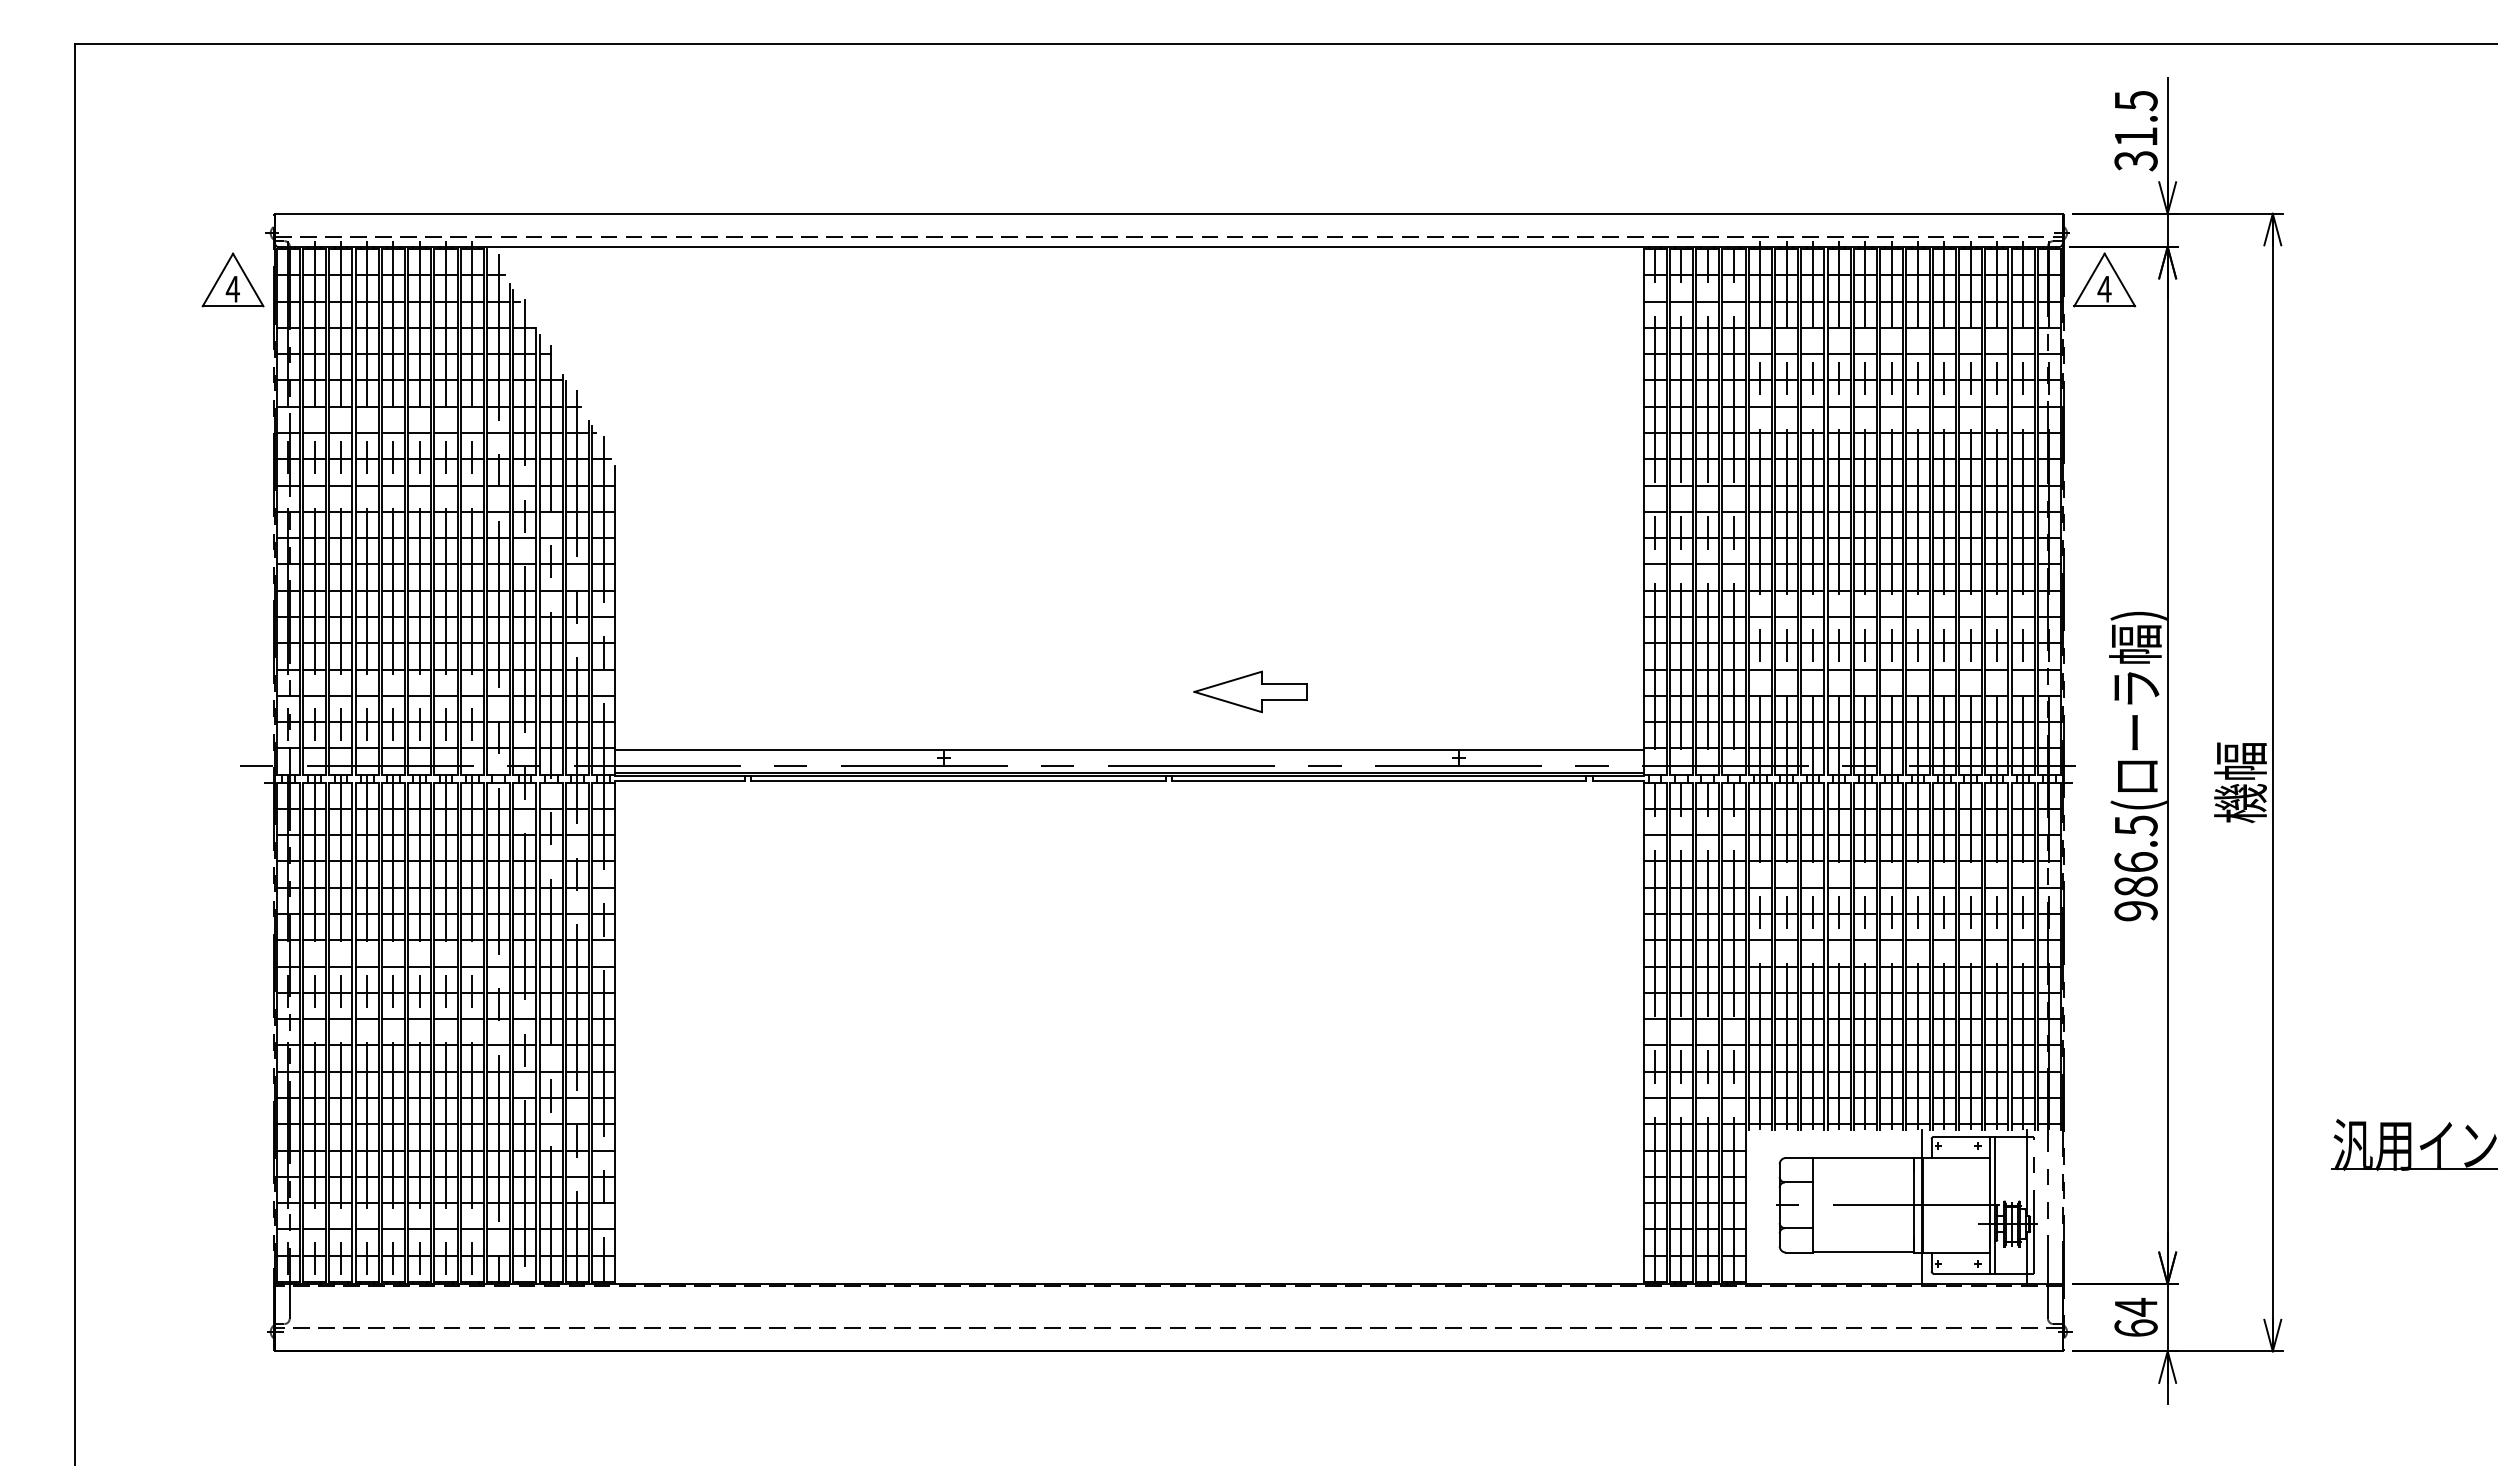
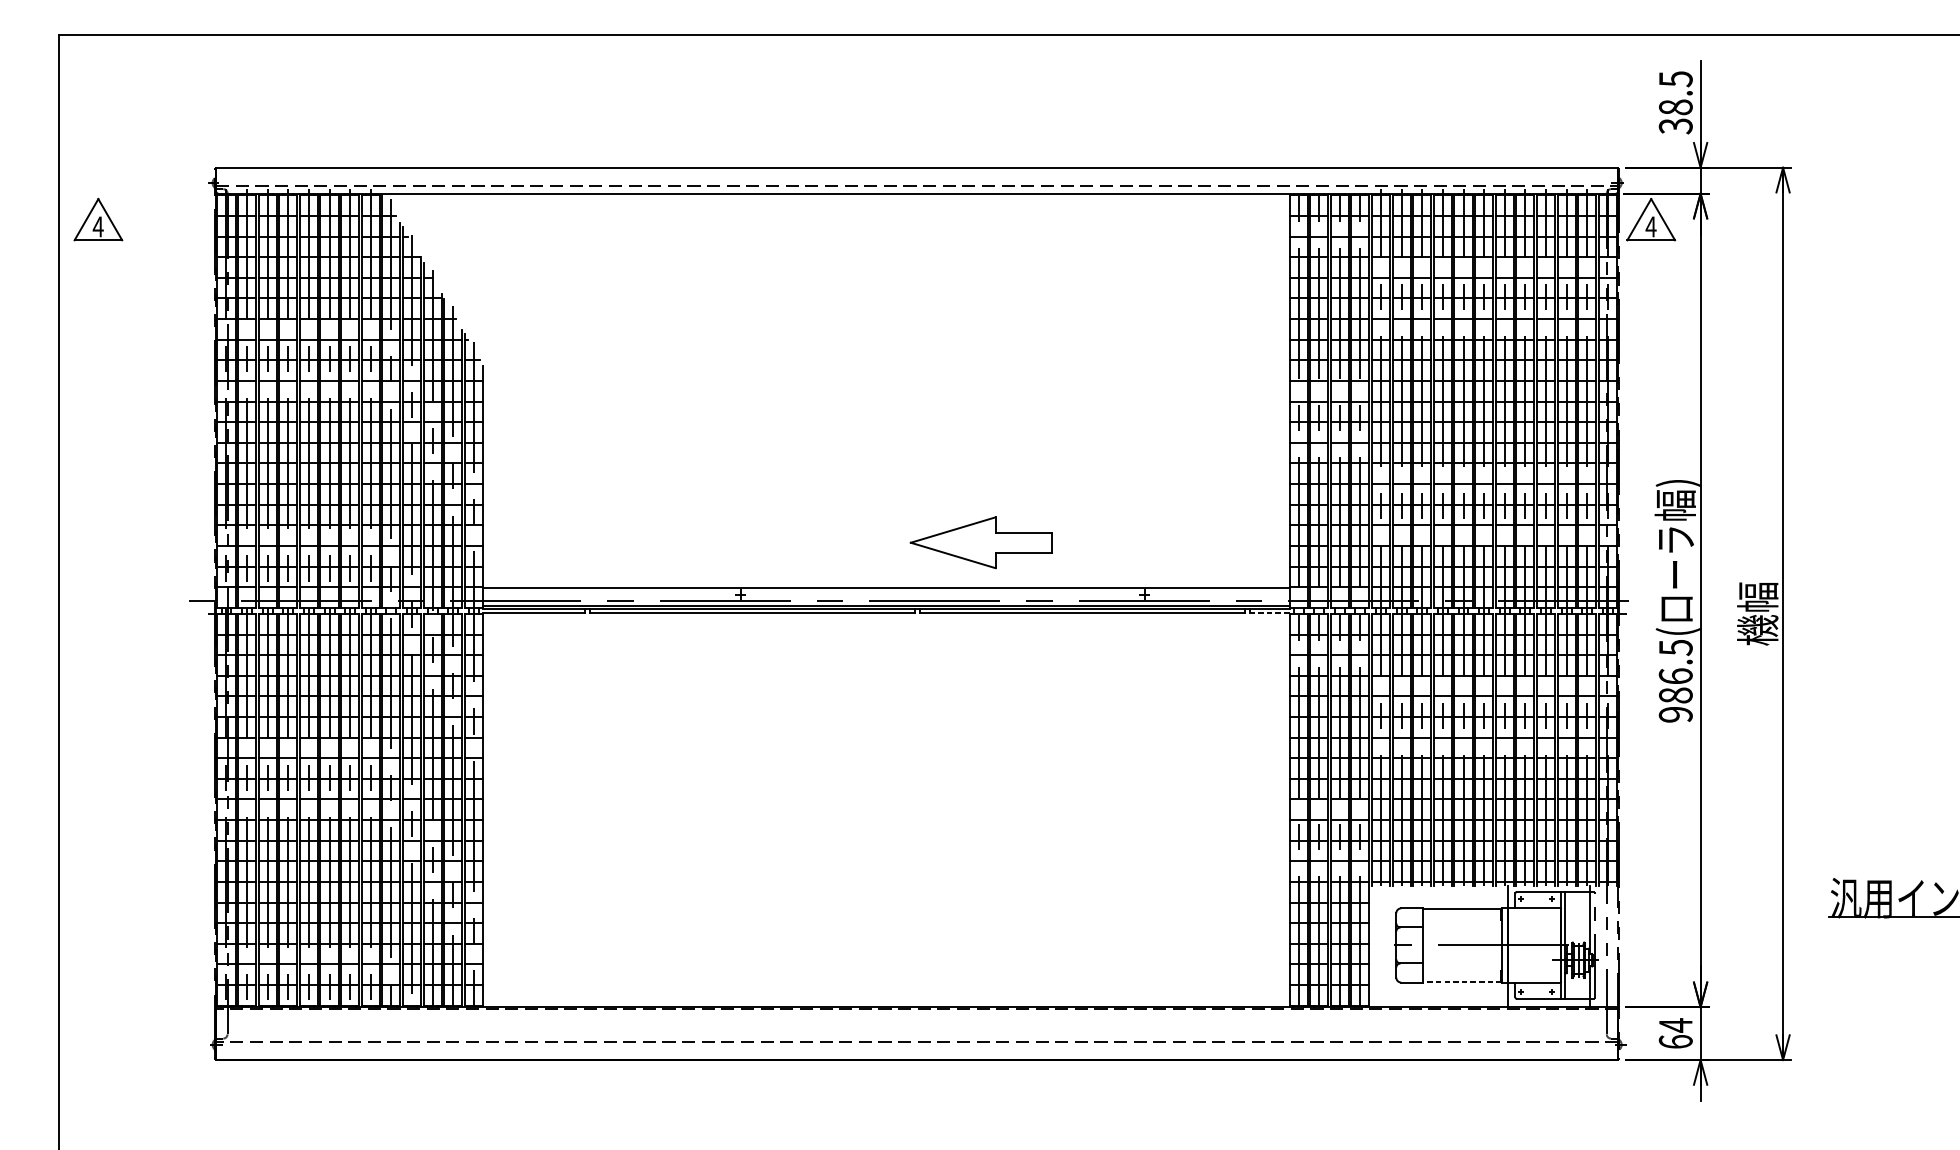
text: (2135, 136) -> (1675, 107), 31.5 -> 38.5
part: (232, 279) -> (97, 219), moved
part: (1250, 691) -> (981, 542), size x1.6
line: (1618, 781) -> (1269, 613), solid -> dashed
line: (1863, 1252) -> (1462, 982), solid -> dashed

